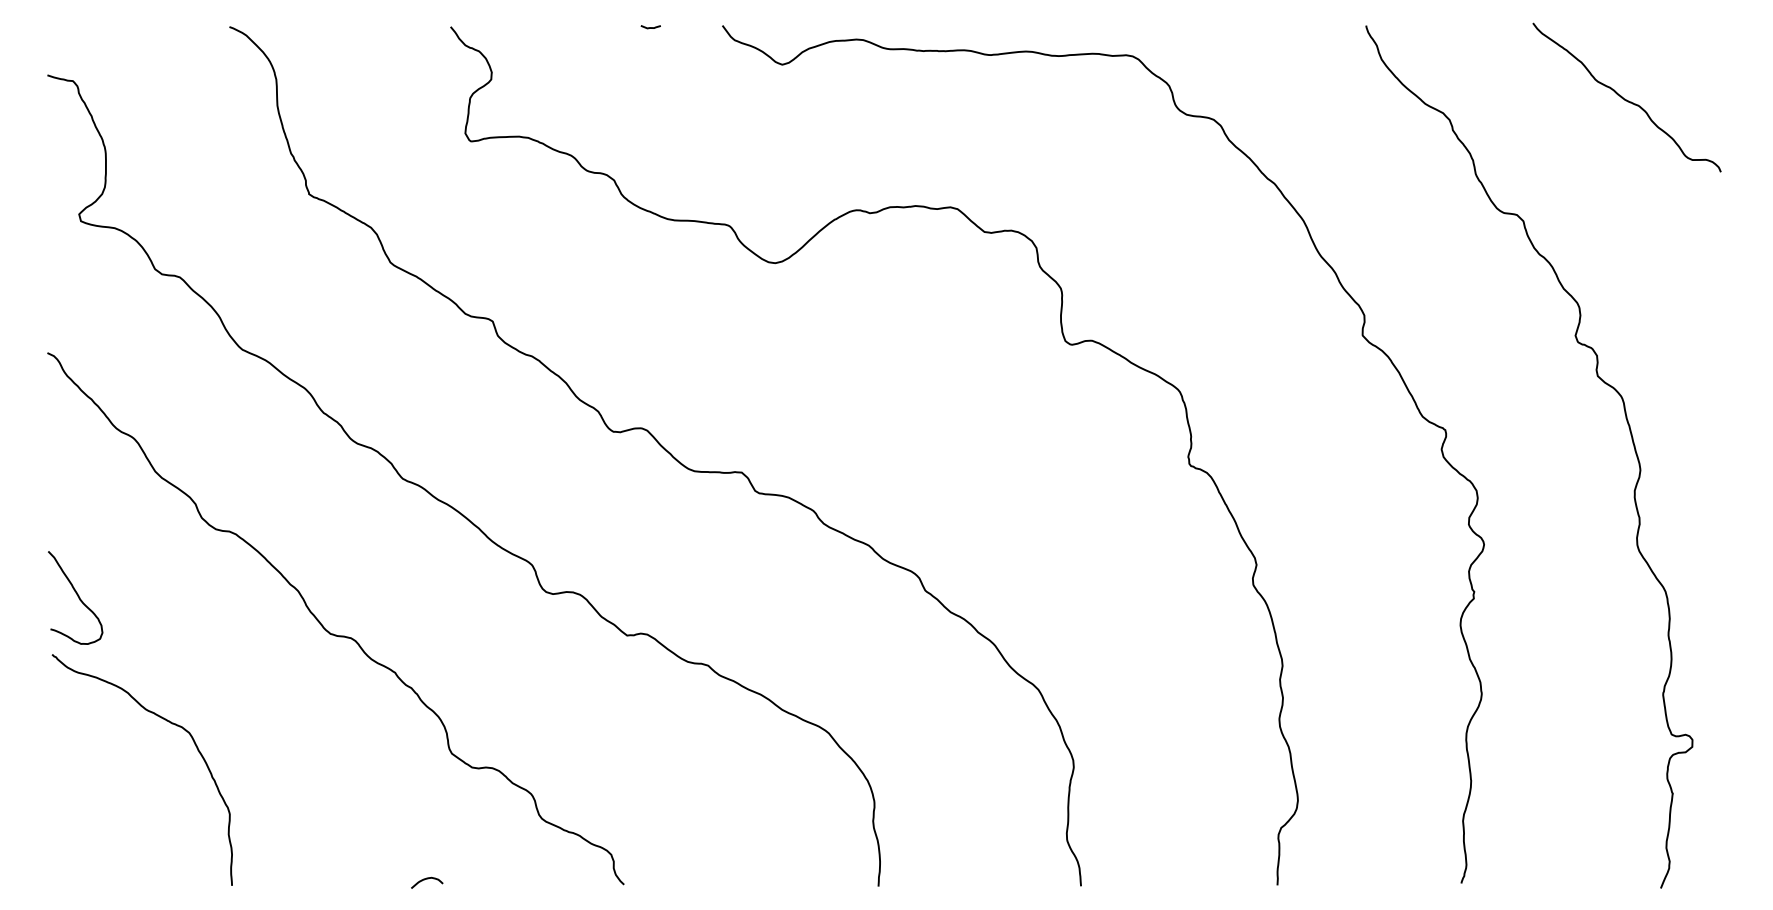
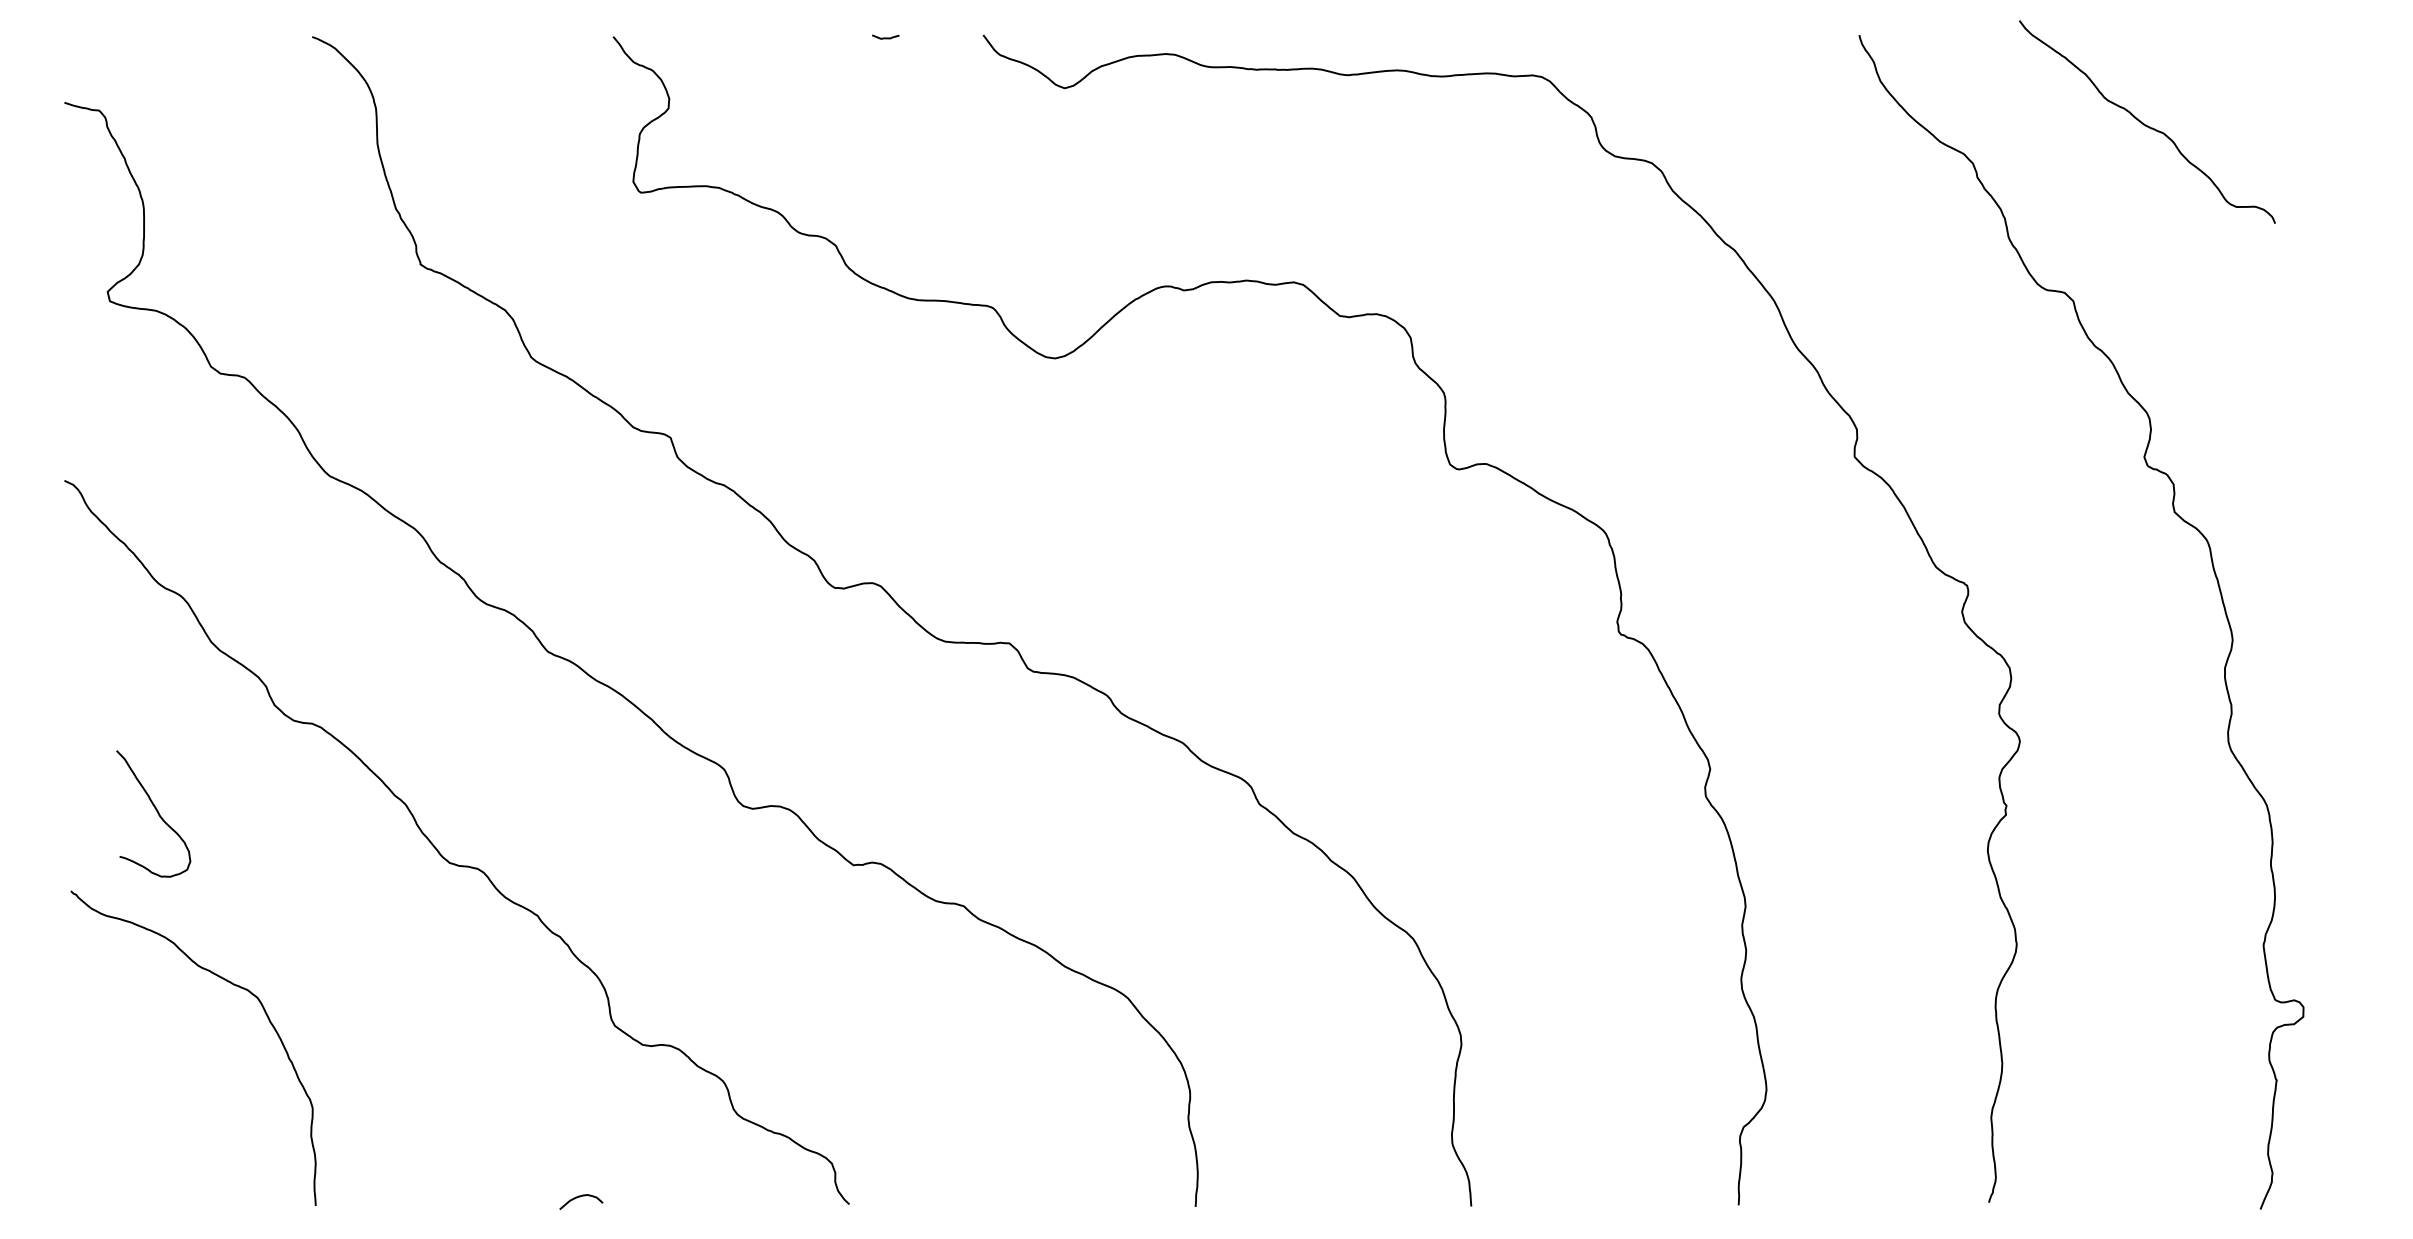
curve: (1626, 99) -> (2146, 124), moved
curve: (77, 596) -> (156, 811), moved

